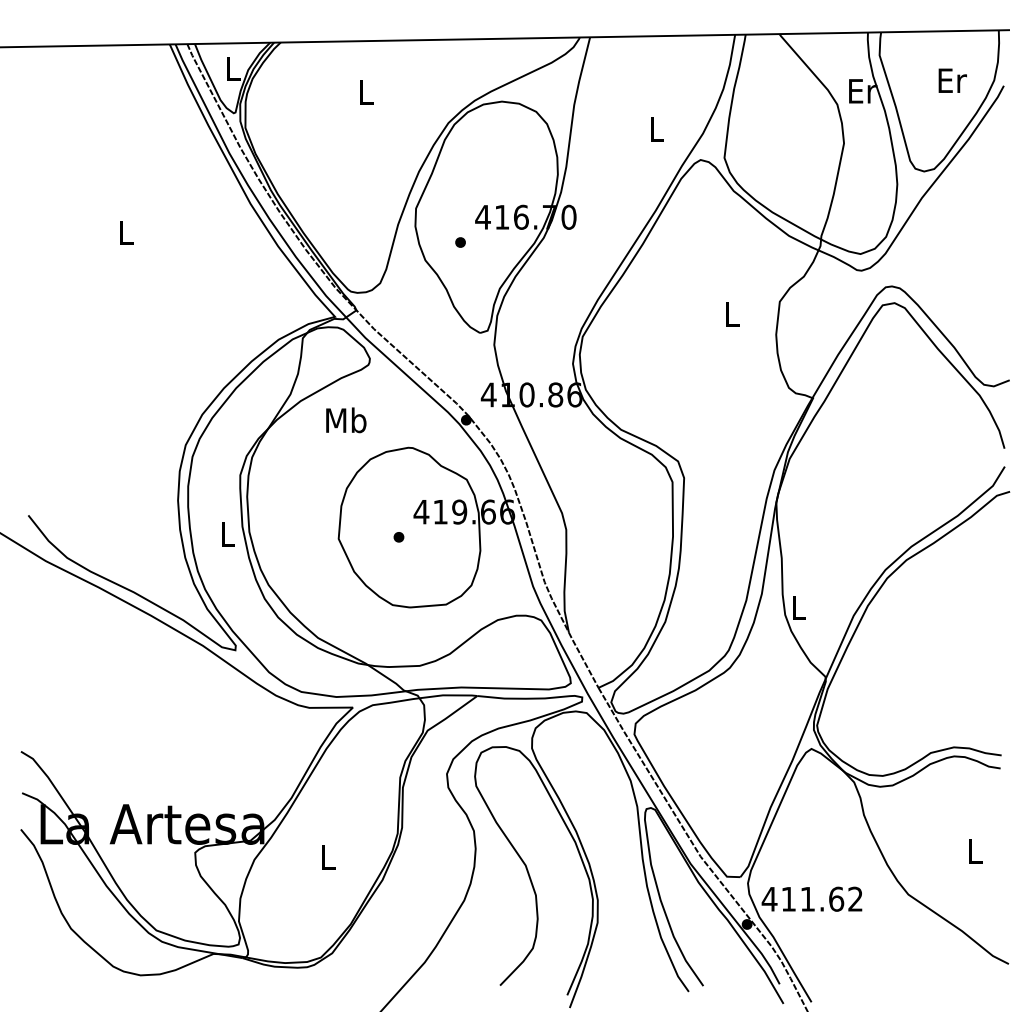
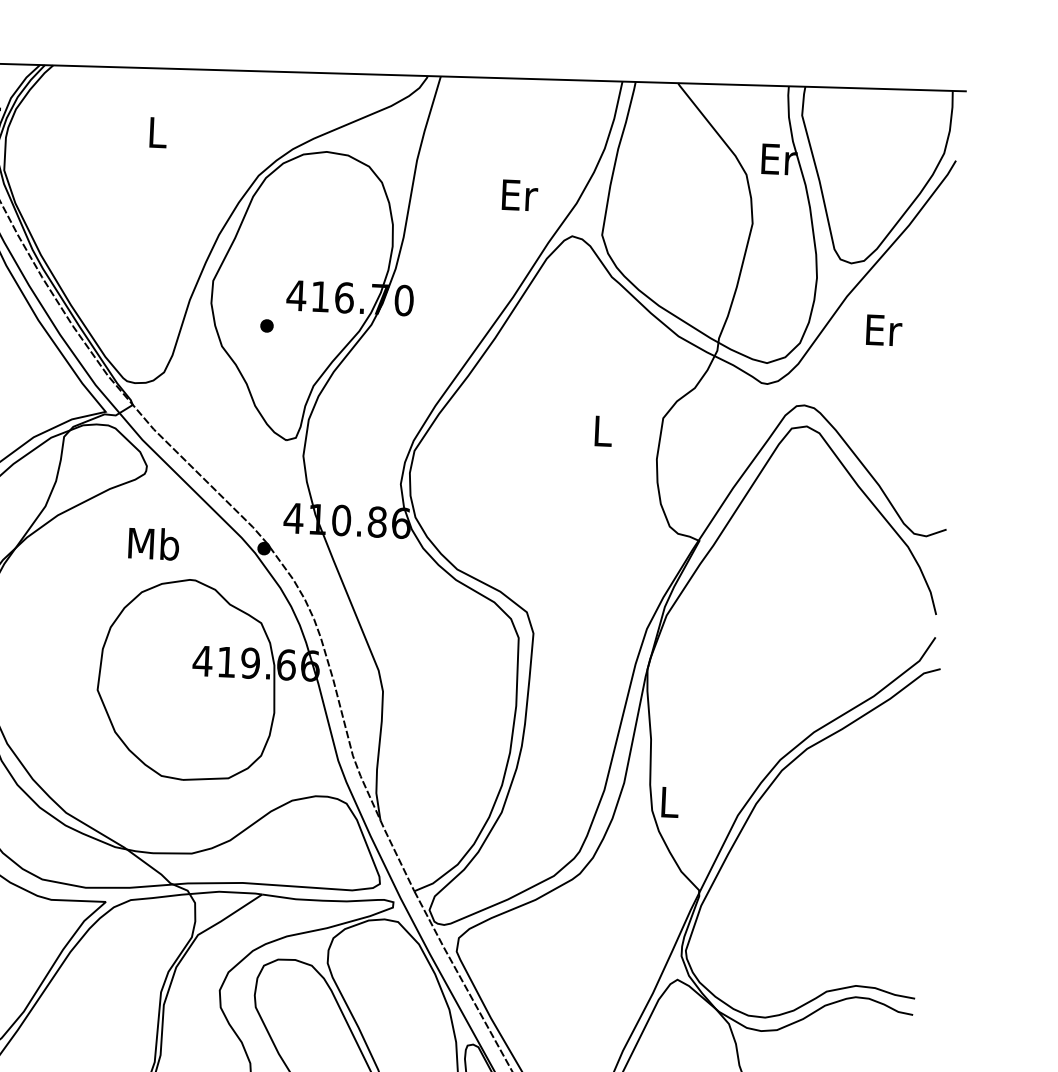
text: (952, 80) -> (883, 330), moved
text: (657, 129) -> (519, 195), L -> Er
text: (346, 420) -> (154, 544), moved
part: (398, 537) -> (172, 691), removed

